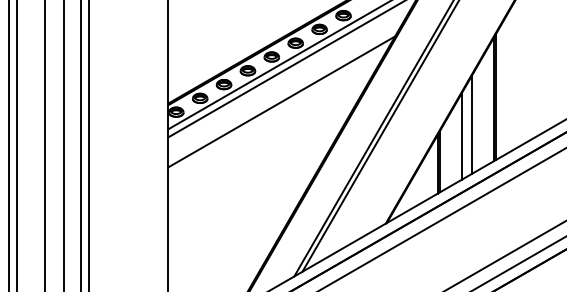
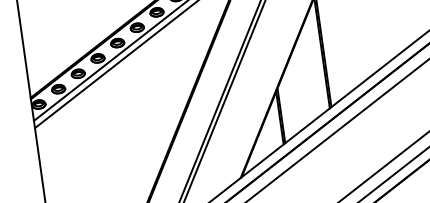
line: (281, 101) -> (131, 81), removed
line: (471, 125) -> (305, 79), removed
line: (462, 135) -> (298, 89), removed

